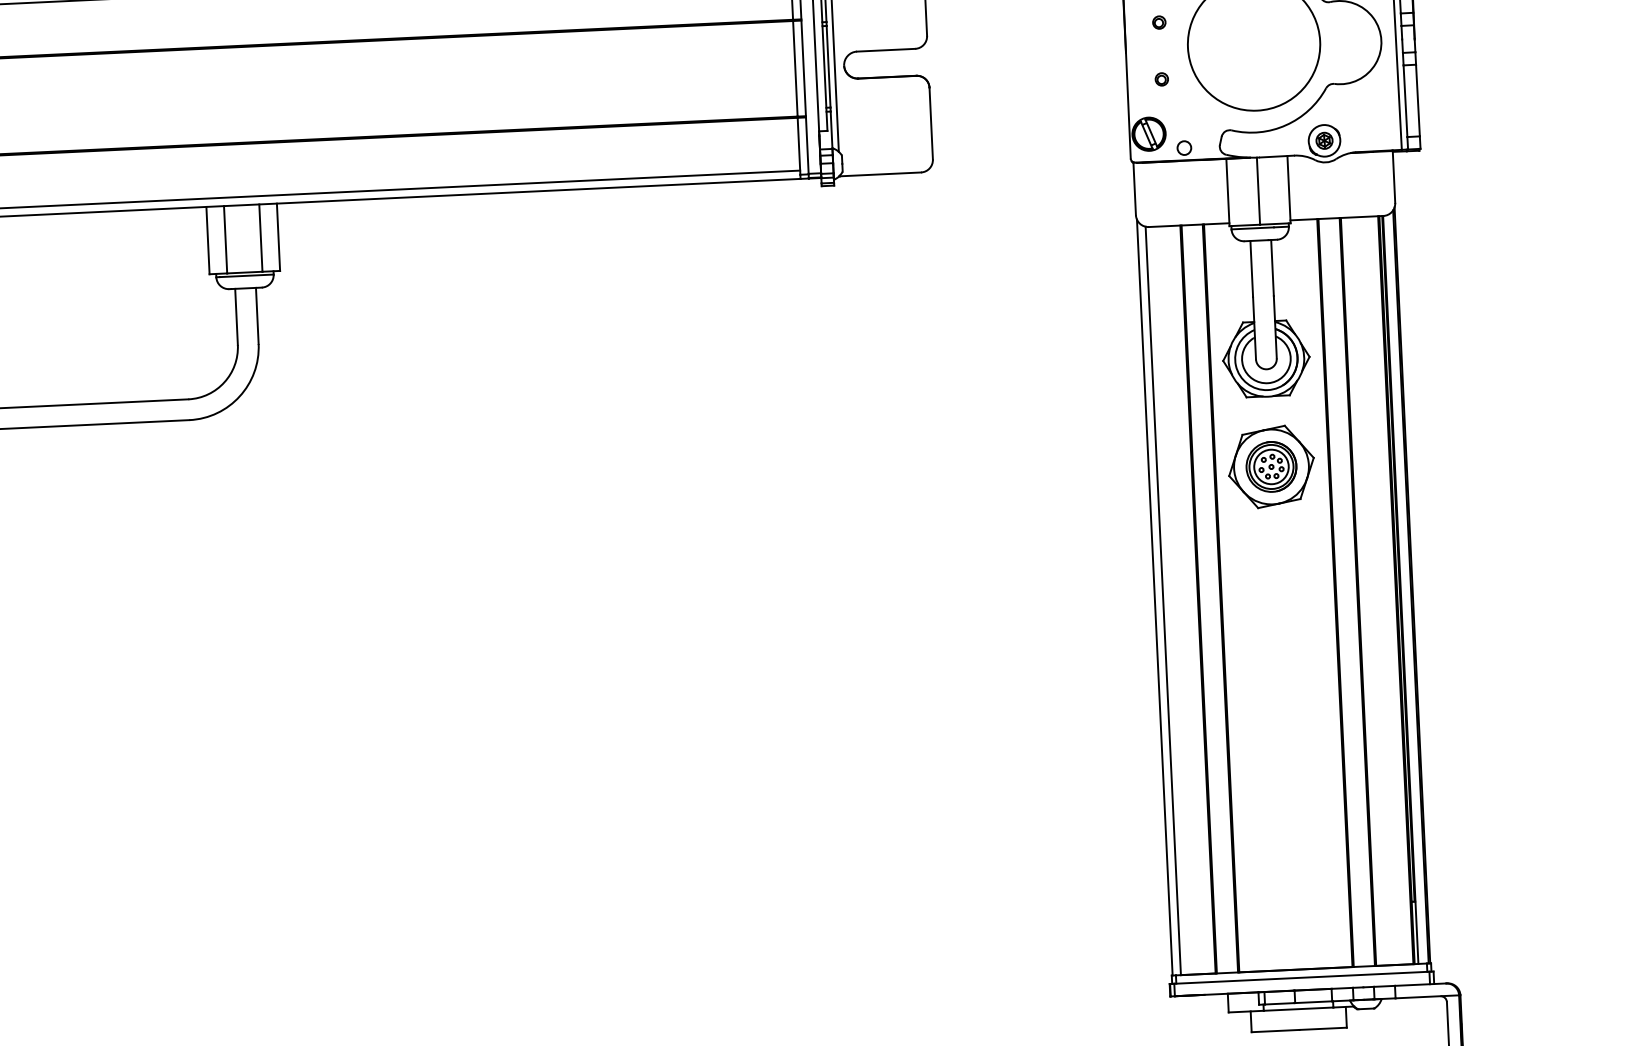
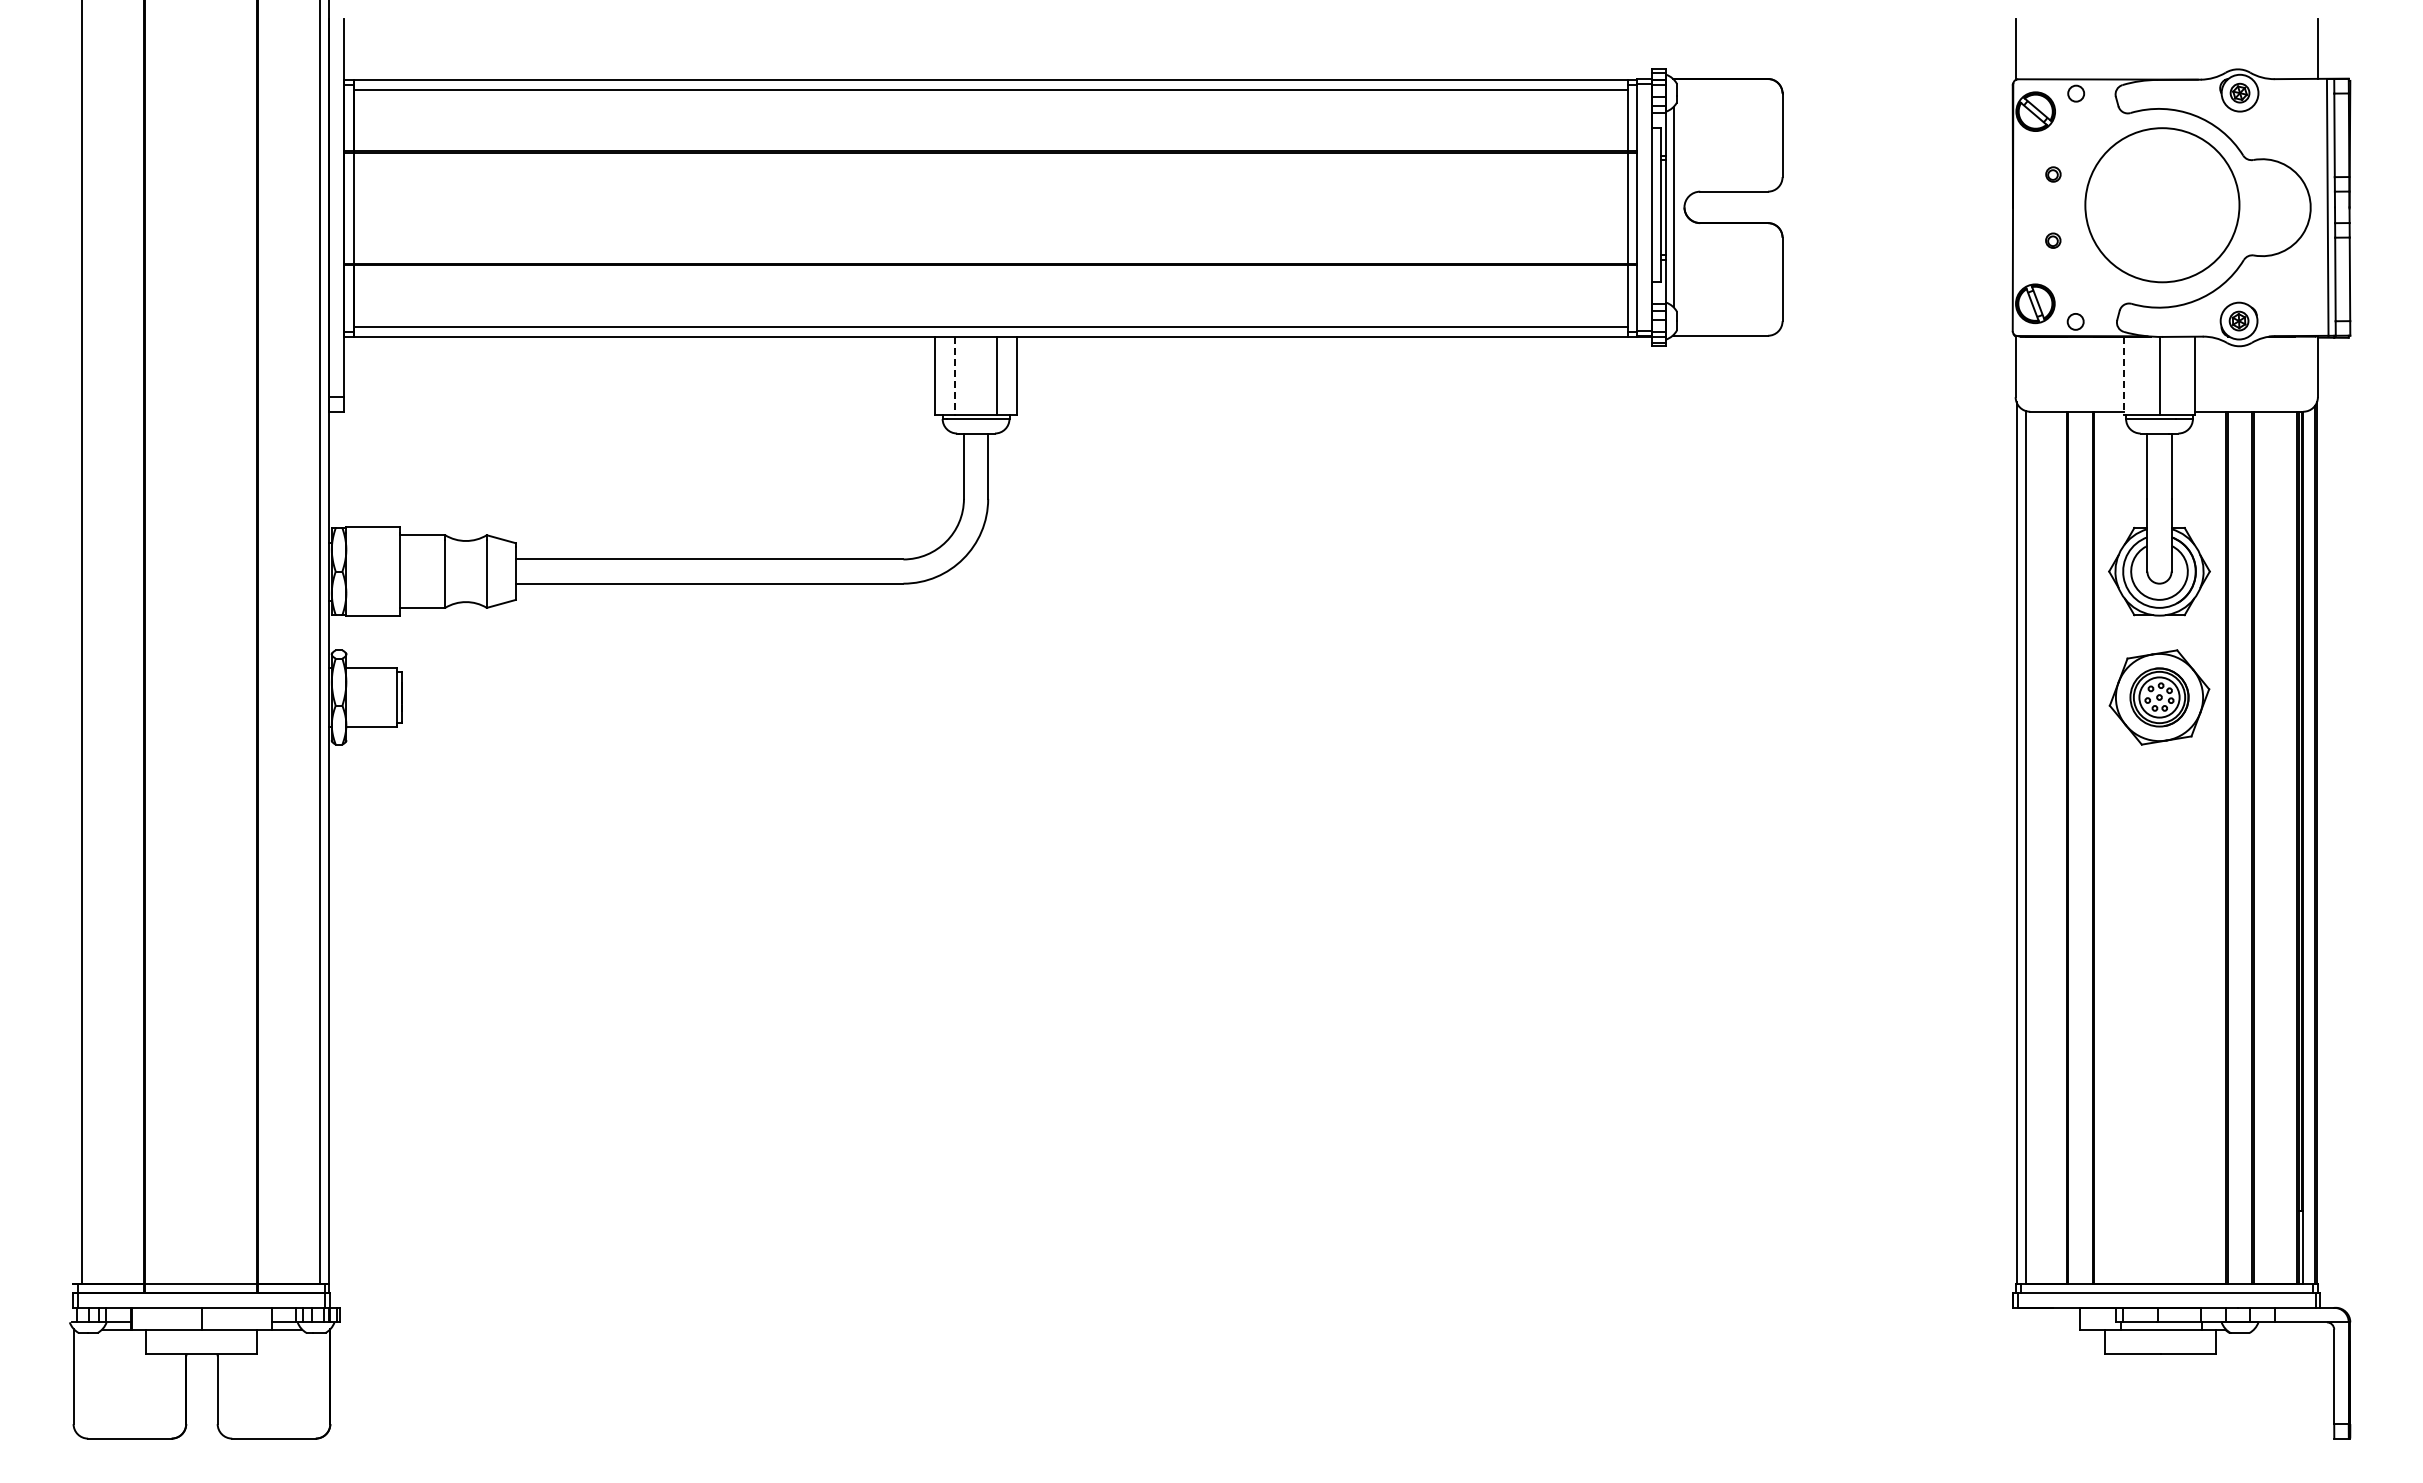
line: (1227, 193) -> (2123, 376), solid -> dashed
line: (225, 240) -> (955, 376), solid -> dashed

